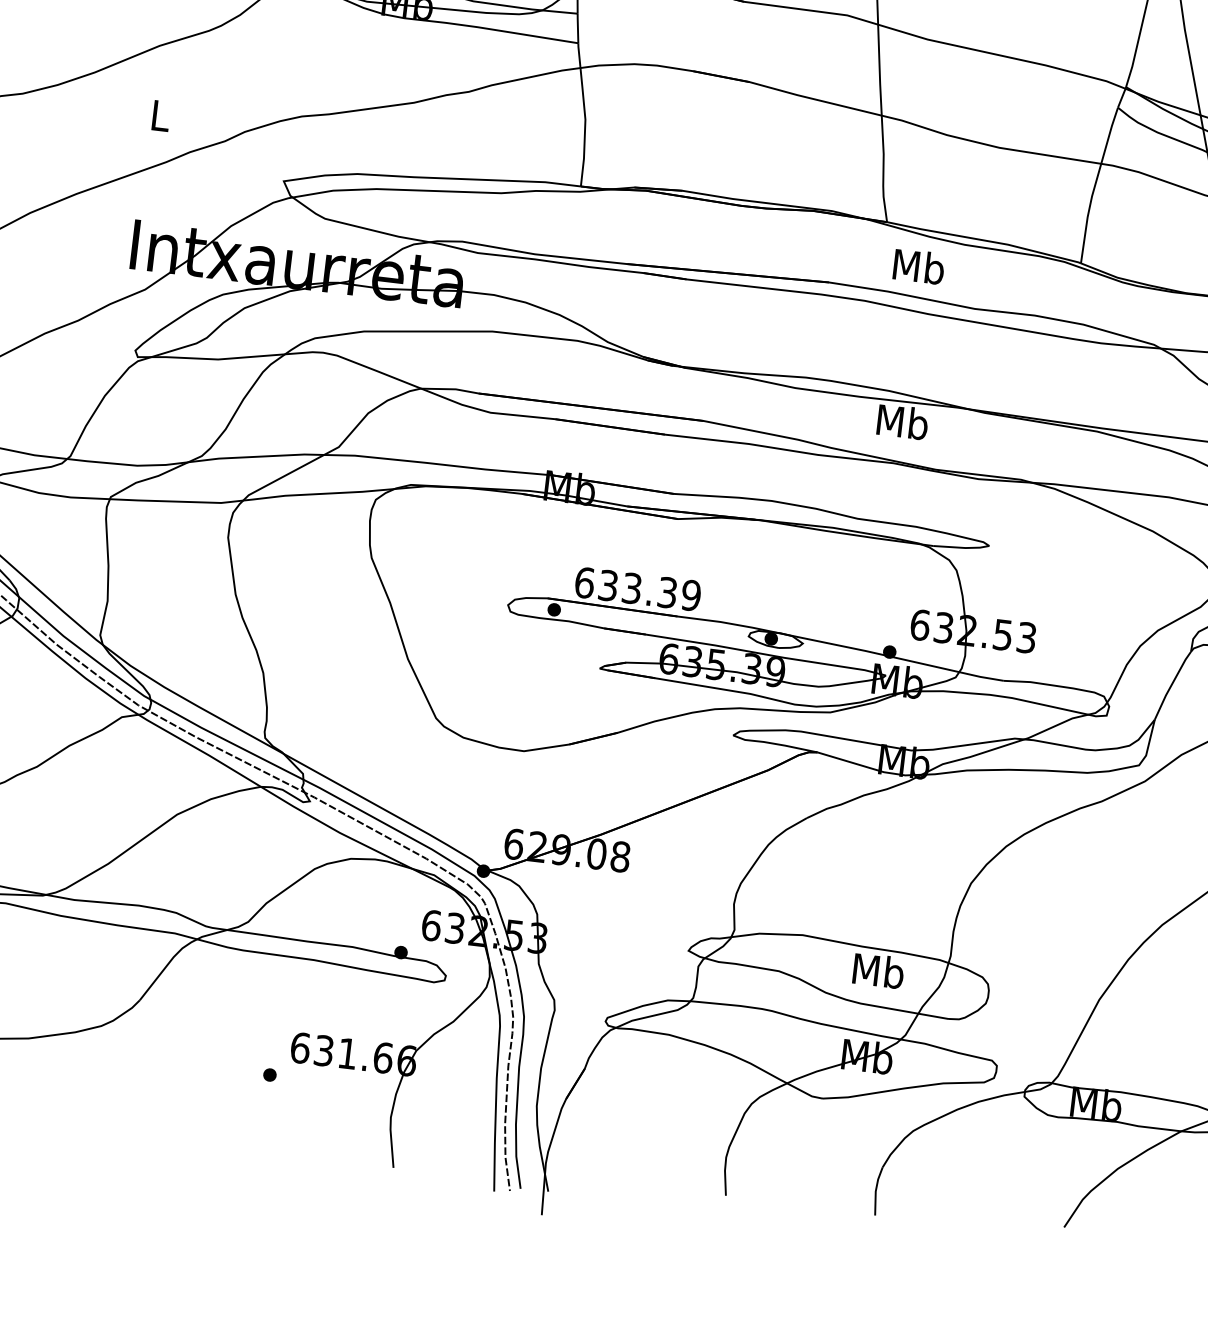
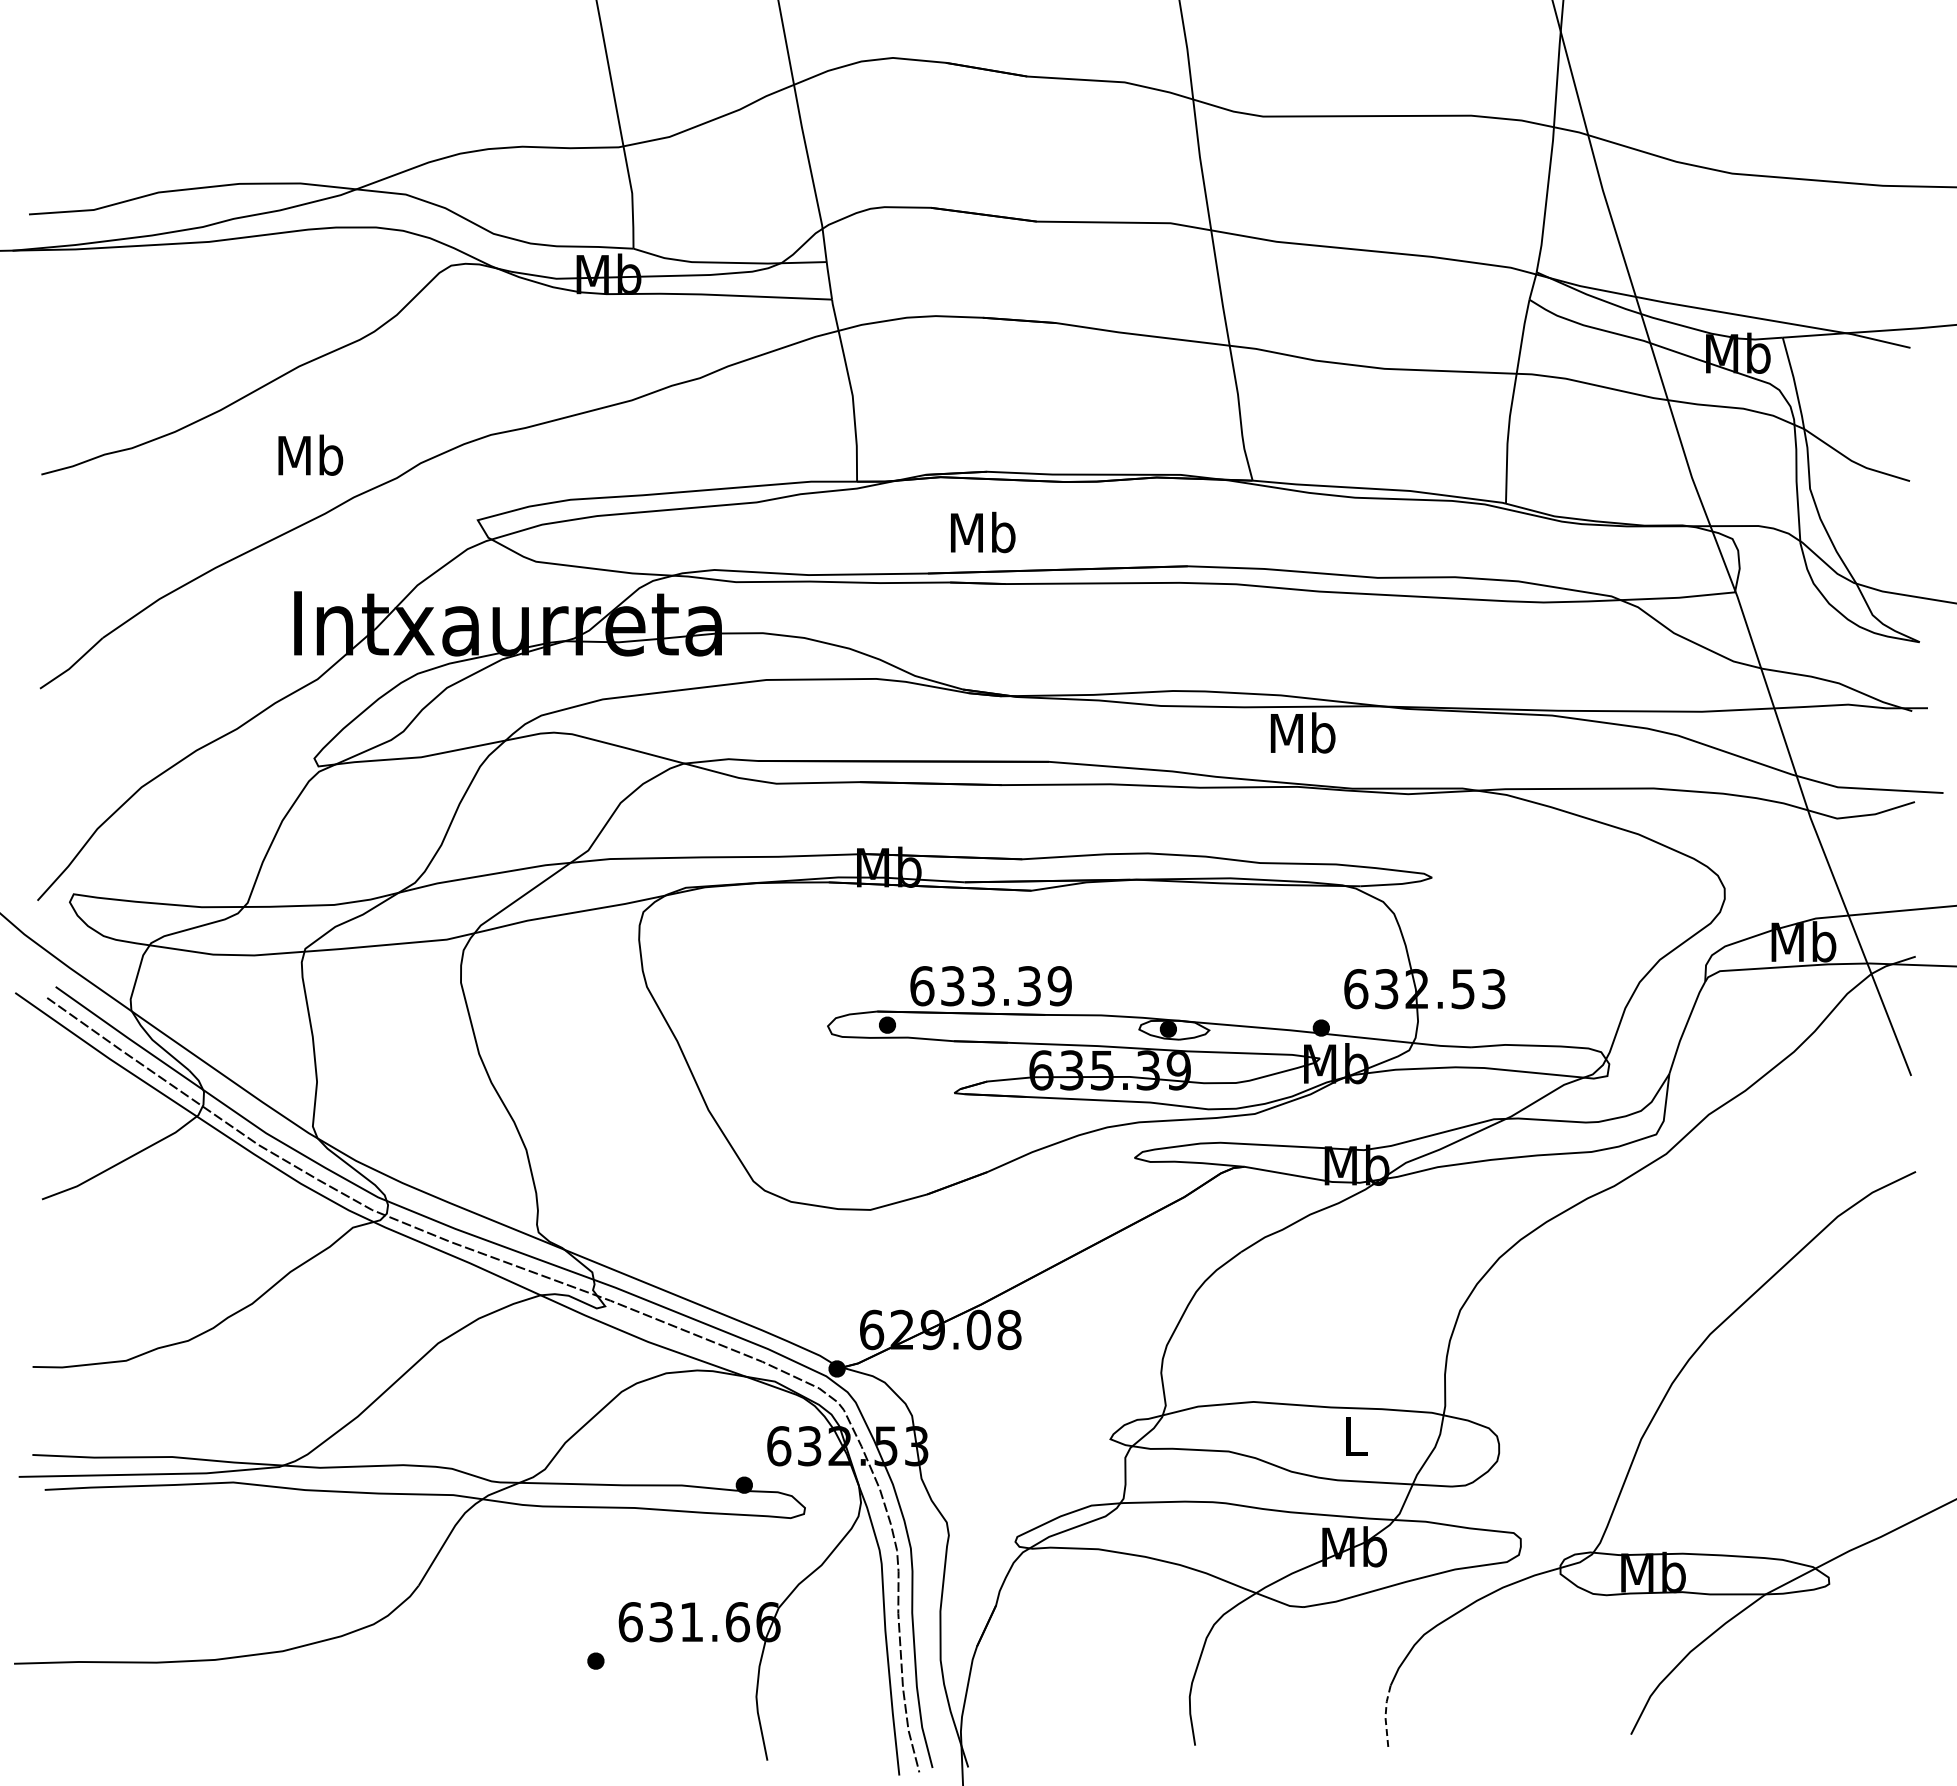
text: (160, 114) -> (310, 454), L -> Mb
text: (919, 266) -> (983, 532), moved
text: (878, 970) -> (1355, 1435), Mb -> L
line: (875, 1190) -> (1385, 1716), solid -> dashed

